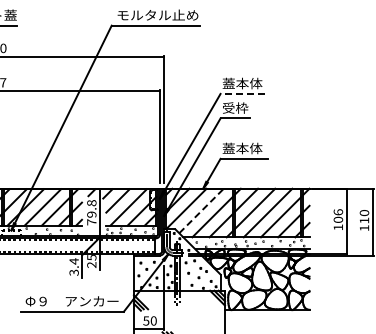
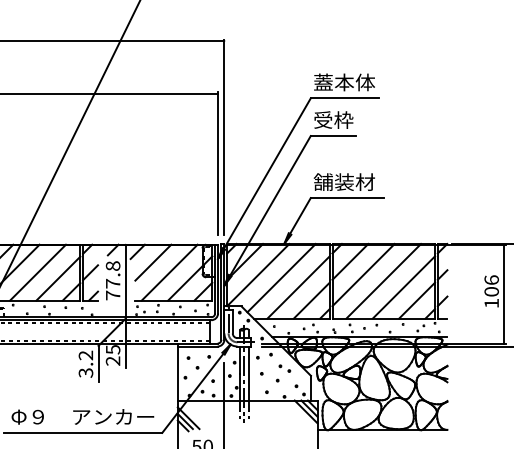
line: (242, 93) -> (344, 97), dashed -> solid
text: (242, 148) -> (344, 182), 蓋本体 -> 舗装材
line: (201, 210) -> (281, 277), dashed -> solid
text: (91, 214) -> (112, 283), 79.8 -> 77.8
text: (73, 261) -> (84, 355), 3.4 -> 3.2

